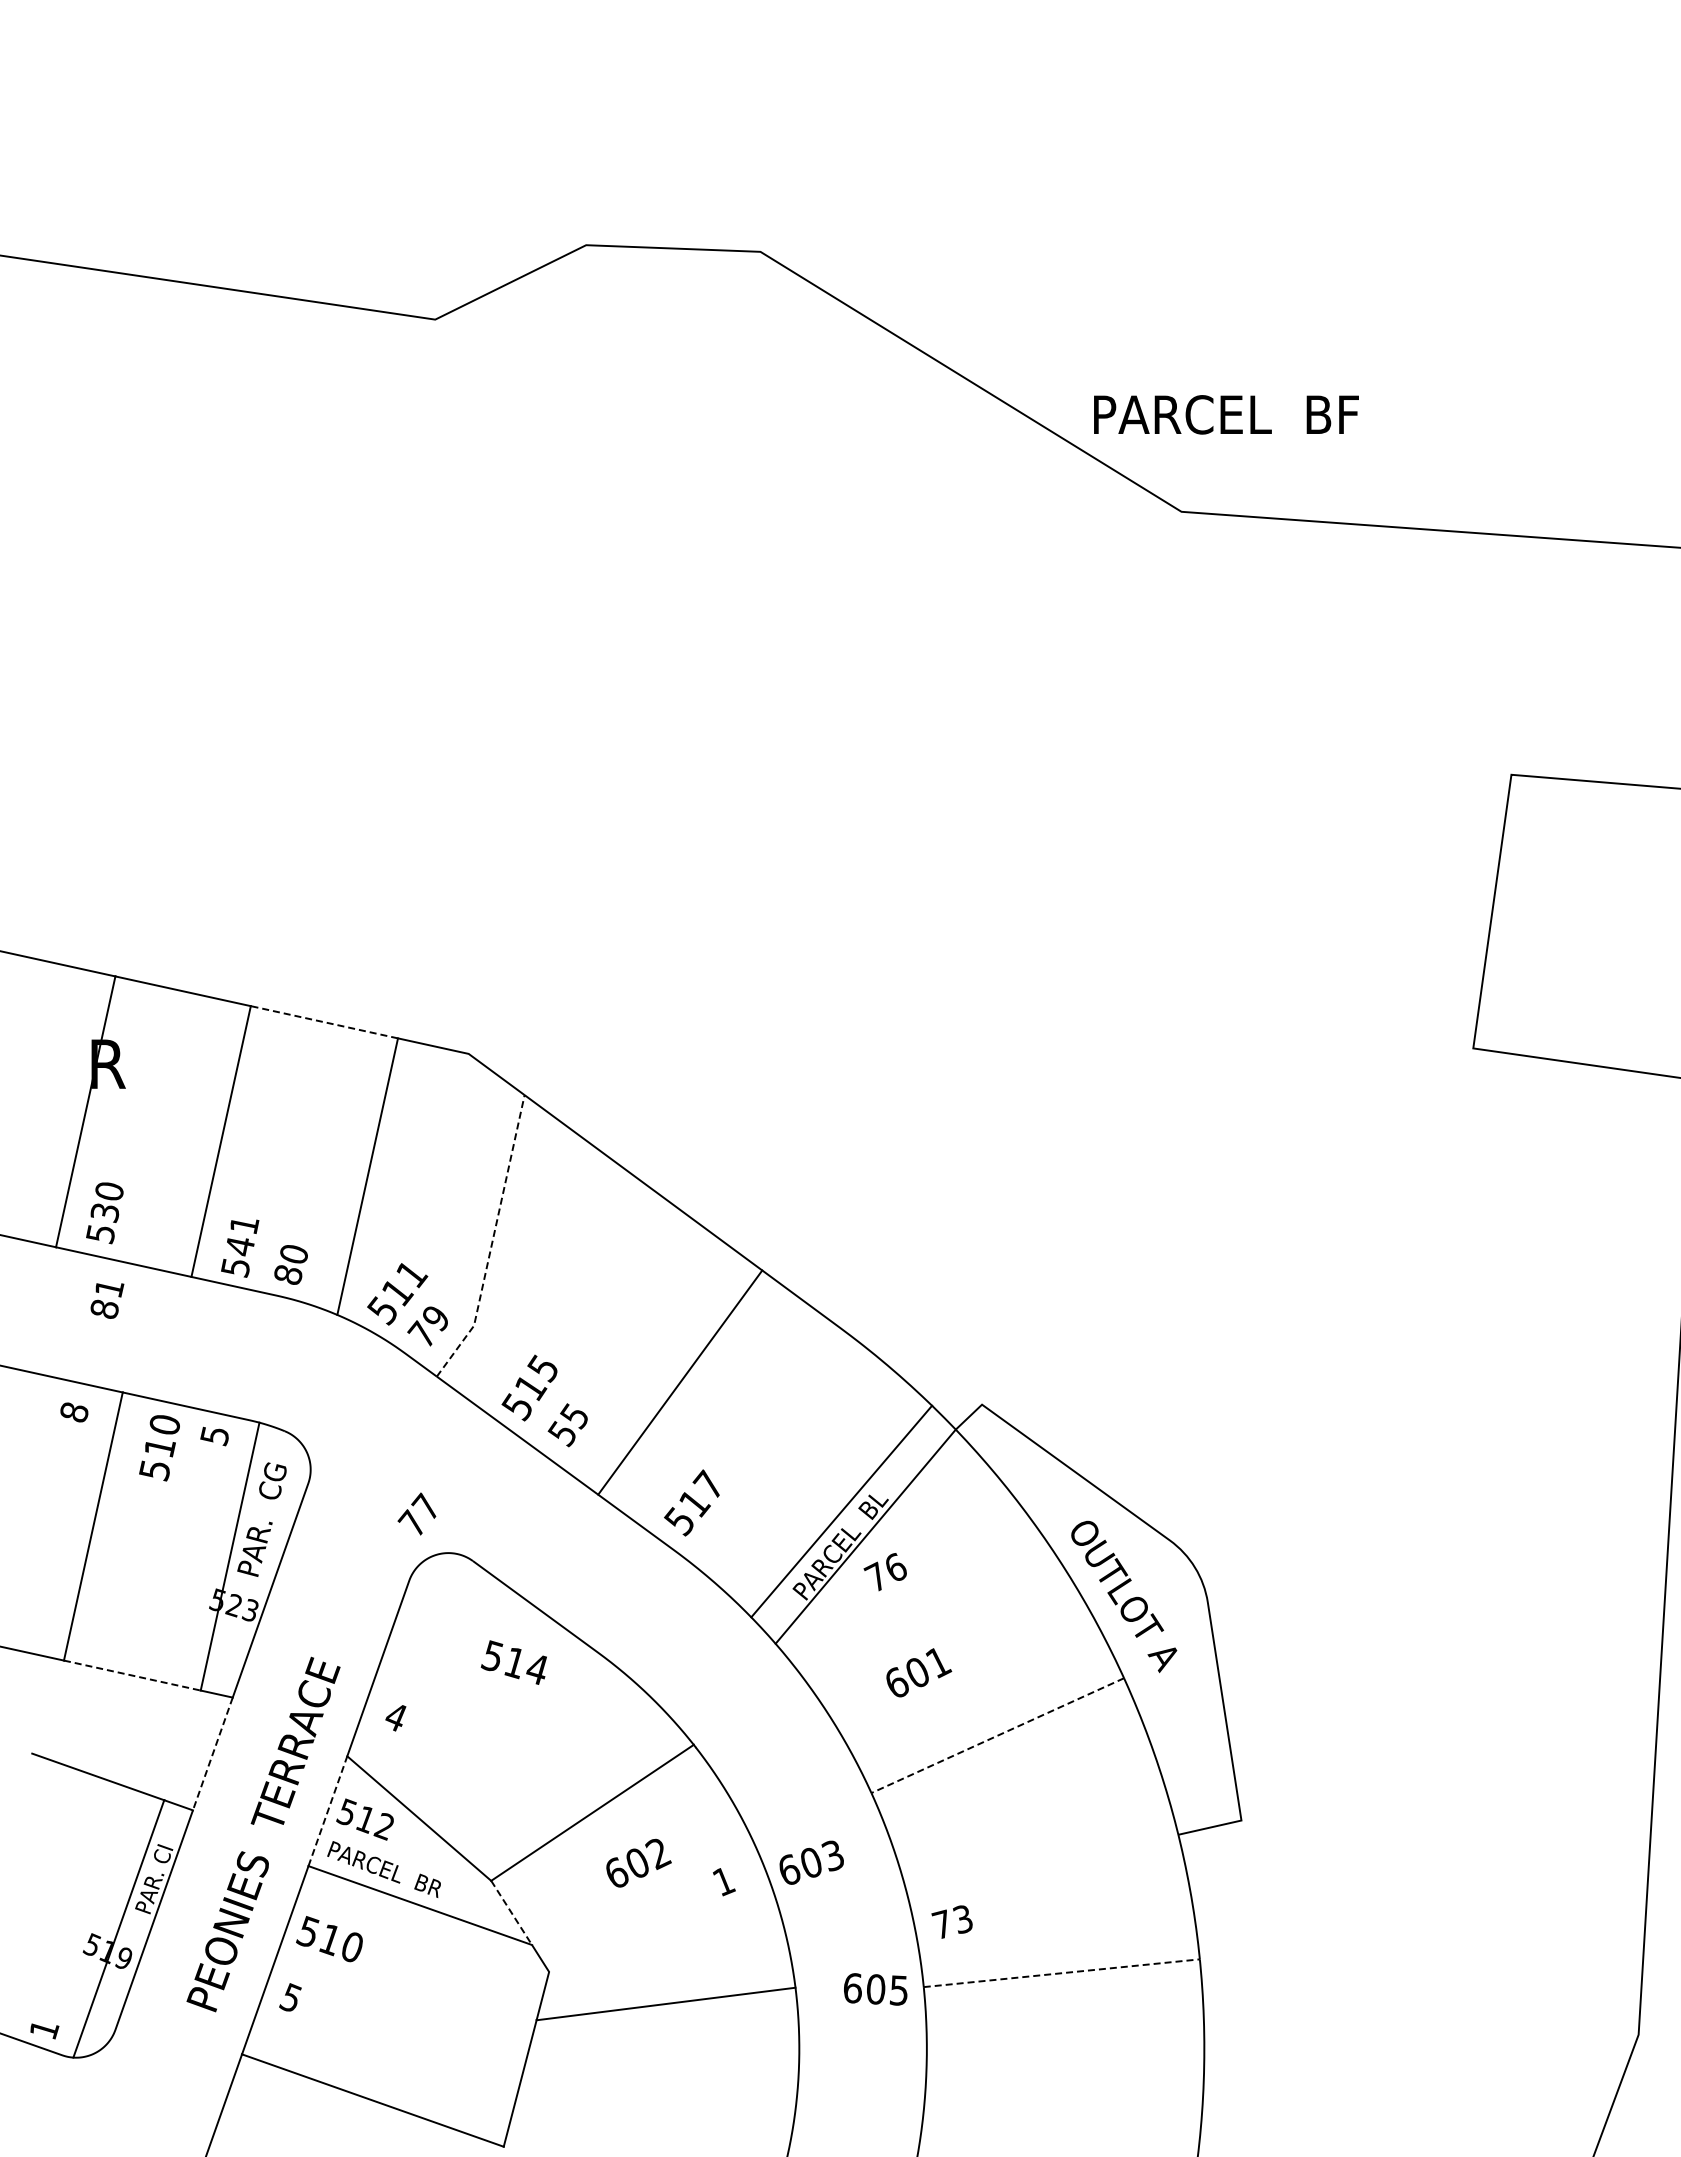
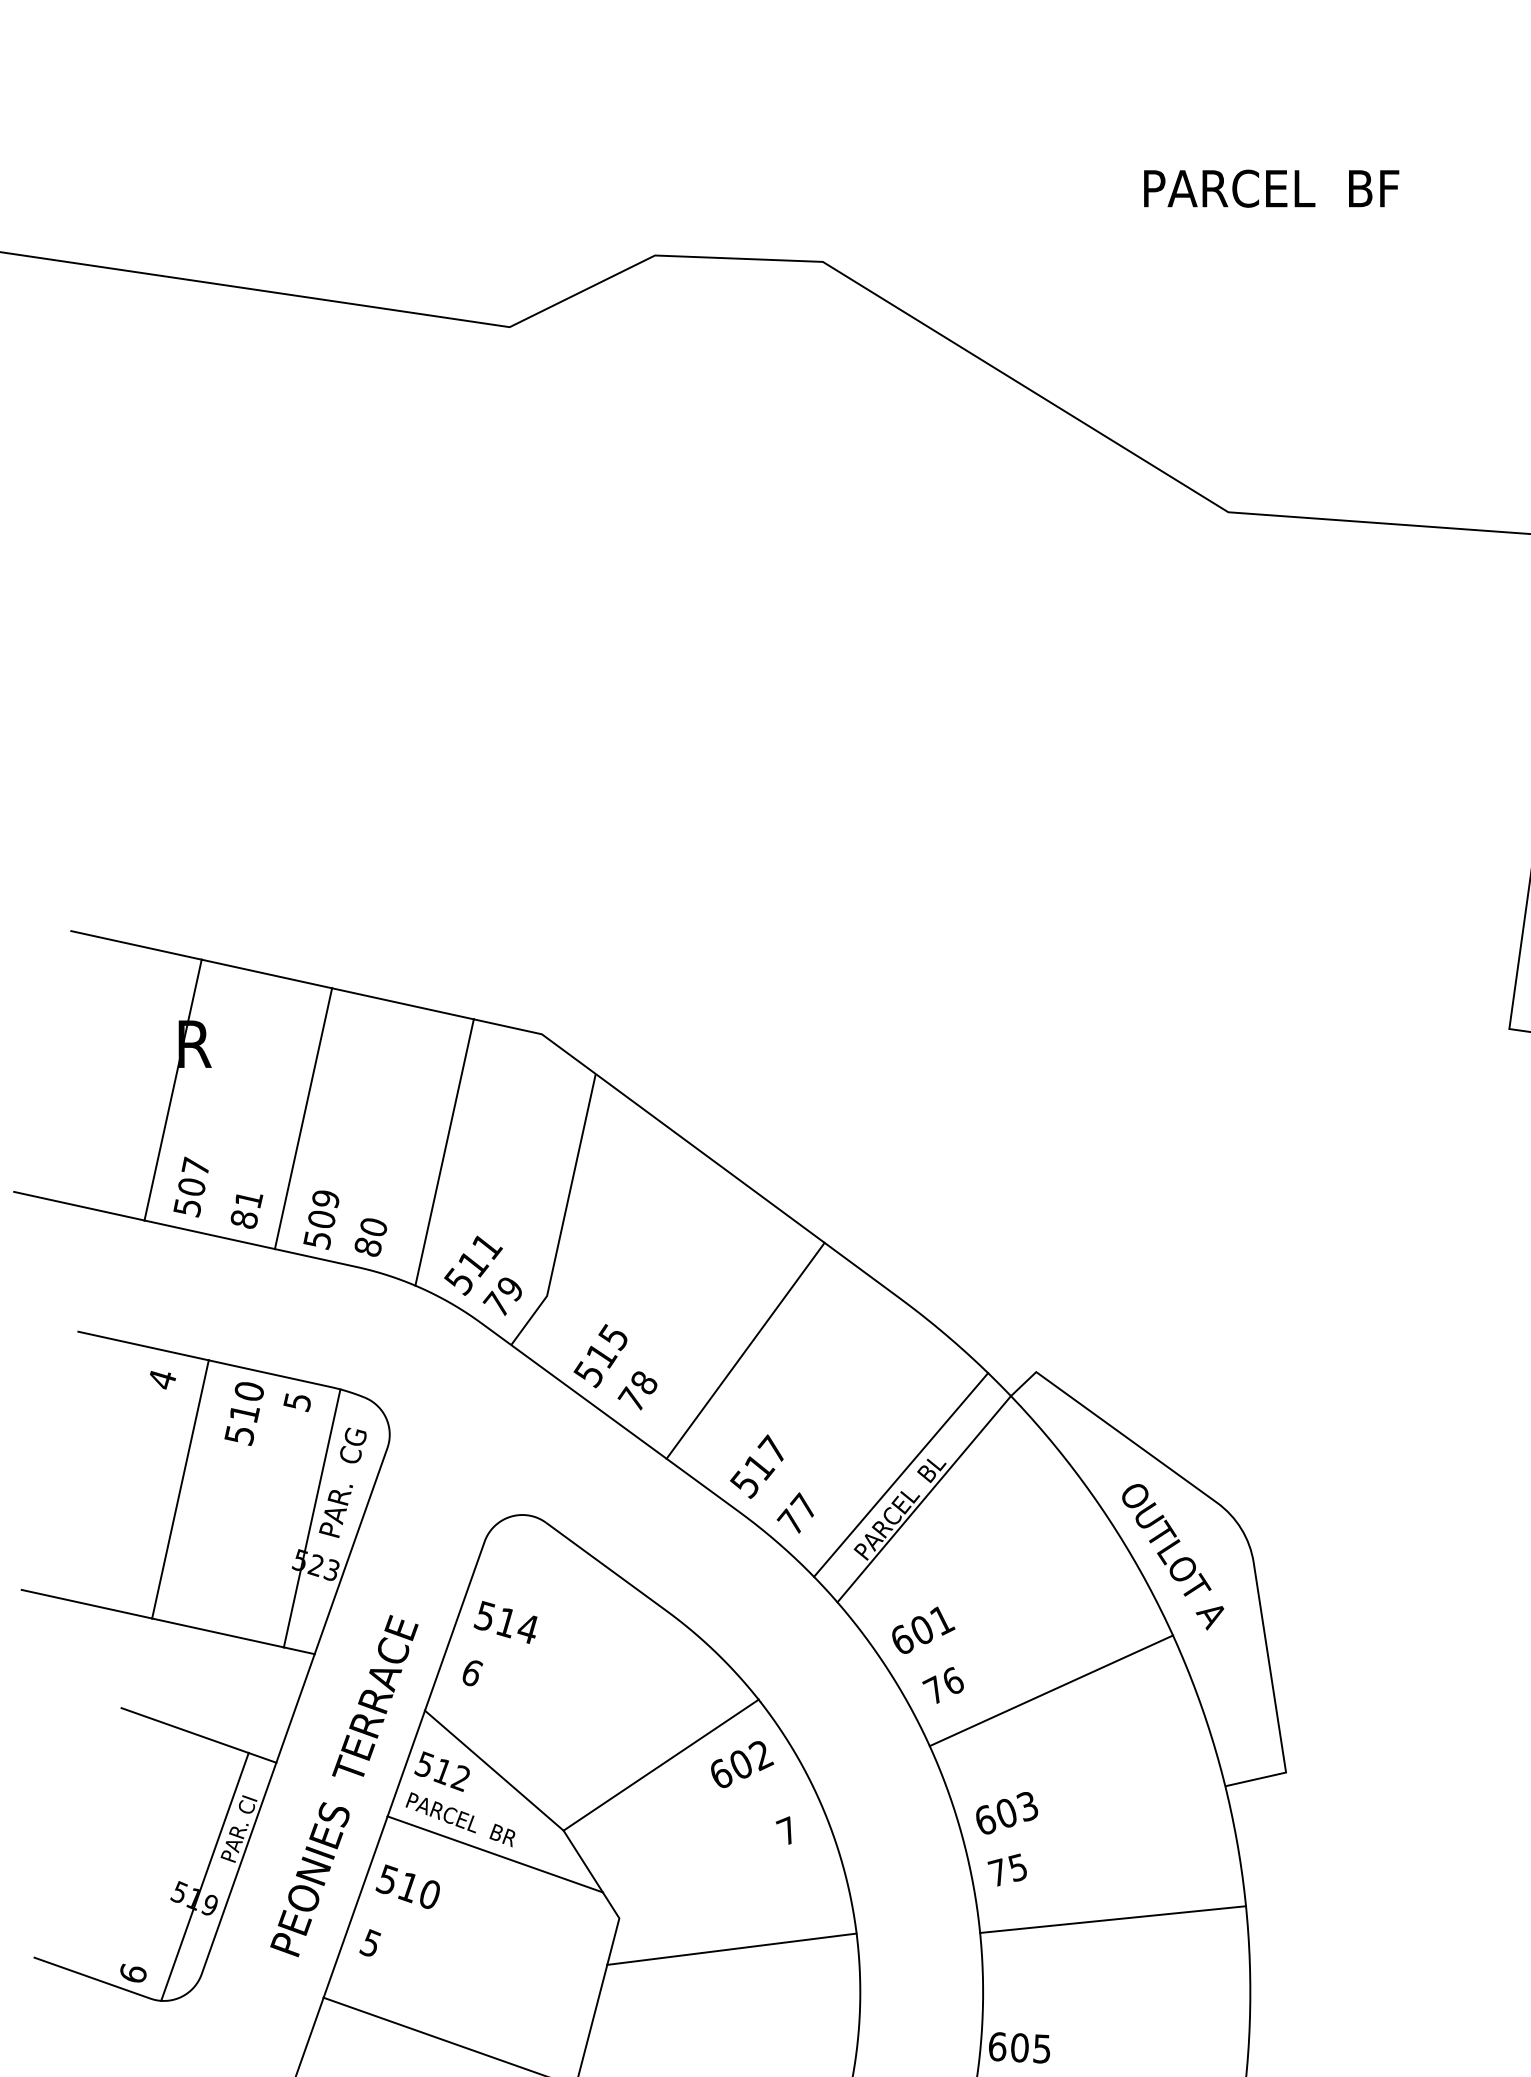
text: (1226, 414) -> (1271, 188), moved
line: (323, 1022) -> (402, 1004), dashed -> solid
text: (106, 1201) -> (193, 1176), 530 -> 507
text: (242, 1236) -> (324, 1210), 541 -> 509
line: (492, 1242) -> (564, 1215), dashed -> solid
text: (107, 1300) -> (247, 1211), moved
text: (74, 1412) -> (162, 1379), 8 -> 4
text: (567, 1425) -> (637, 1392), 55 -> 78
text: (416, 1513) -> (794, 1512), moved
text: (884, 1572) -> (942, 1685), moved
text: (513, 1662) -> (505, 1622), moved
text: (919, 1672) -> (924, 1630), moved
line: (132, 1675) -> (218, 1632), dashed -> solid
text: (396, 1717) -> (472, 1673), 4 -> 6
line: (997, 1735) -> (1051, 1690), dashed -> solid
line: (212, 1753) -> (295, 1708), dashed -> solid
line: (328, 1810) -> (406, 1762), dashed -> solid
text: (638, 1862) -> (742, 1763), moved
text: (811, 1862) -> (1006, 1812), moved
text: (723, 1881) -> (787, 1831), 1 -> 7
line: (511, 1913) -> (583, 1862), dashed -> solid
text: (962, 1918) -> (1017, 1866), 73 -> 75
line: (1061, 1973) -> (1112, 1919), dashed -> solid
text: (875, 1989) -> (1019, 2047), moved
text: (44, 2029) -> (133, 1973), 1 -> 6

